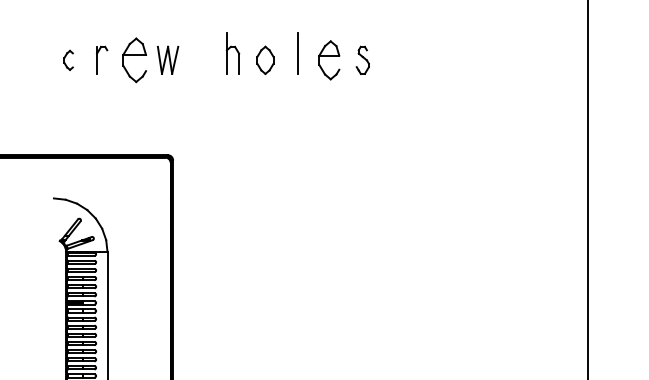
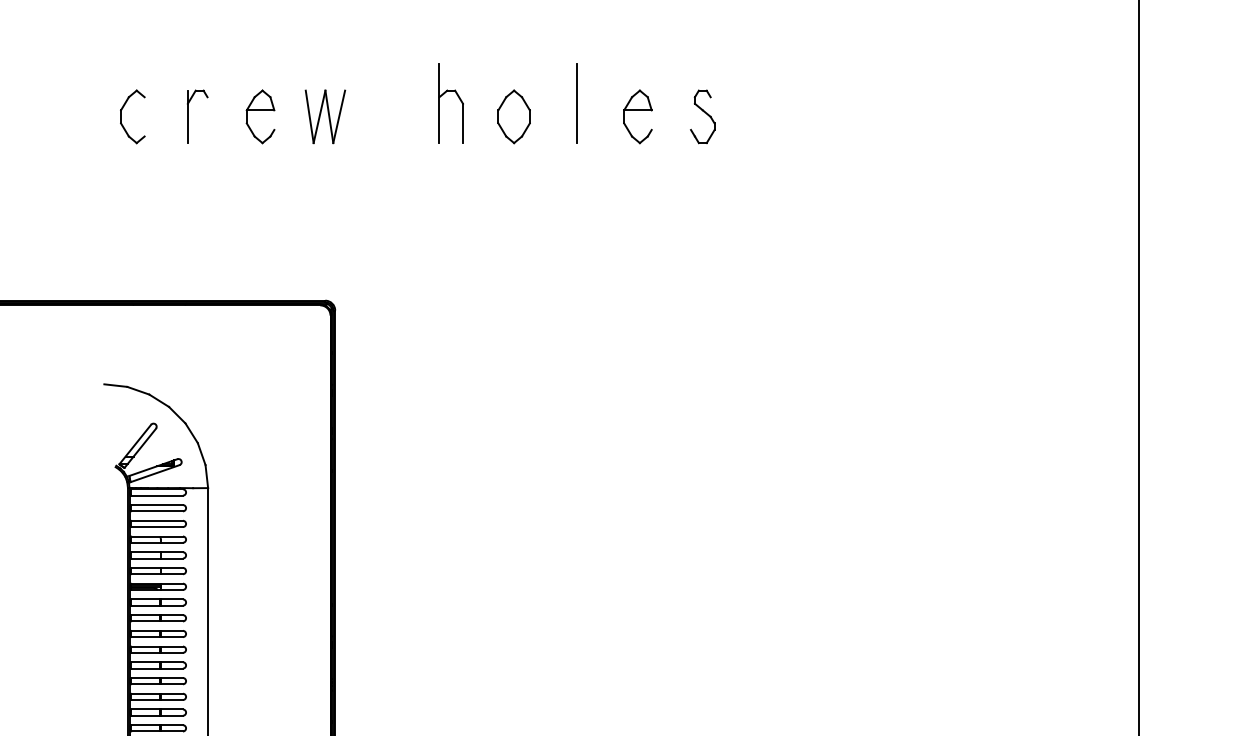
part: (68, 60) -> (132, 117), size x1.43
part: (134, 60) -> (260, 117), size x0.62
part: (329, 60) -> (638, 117), size x0.71

